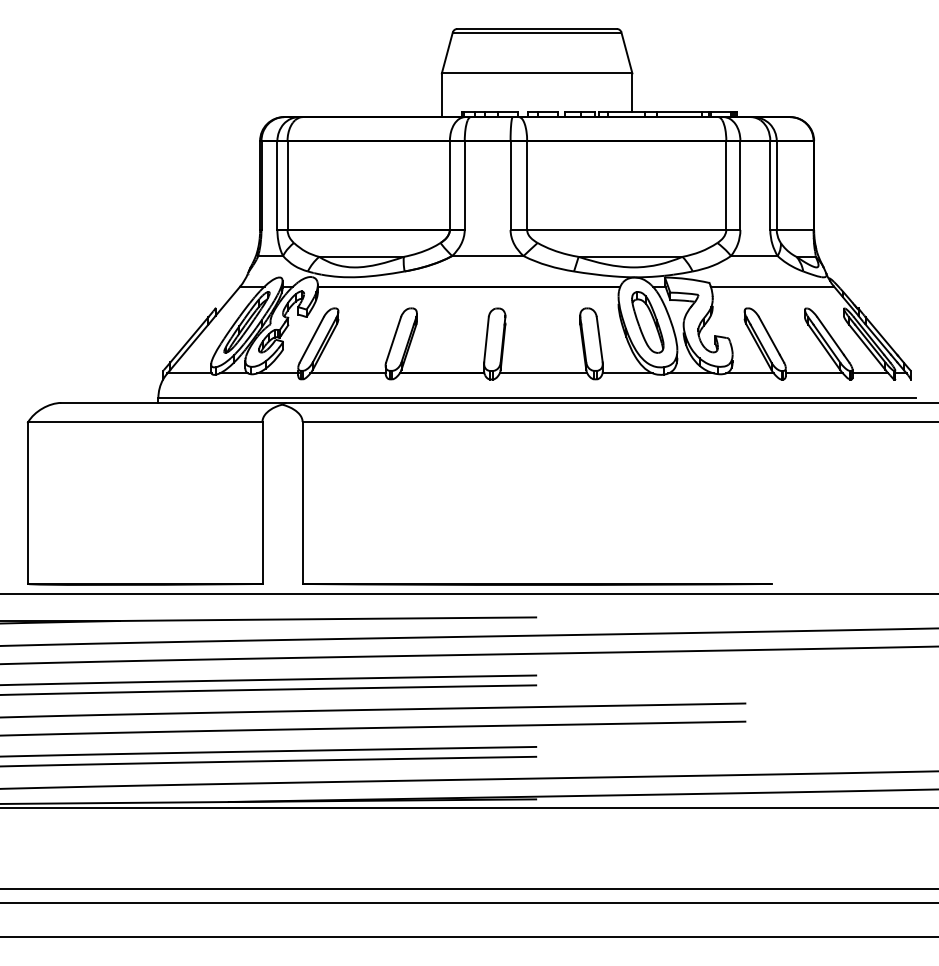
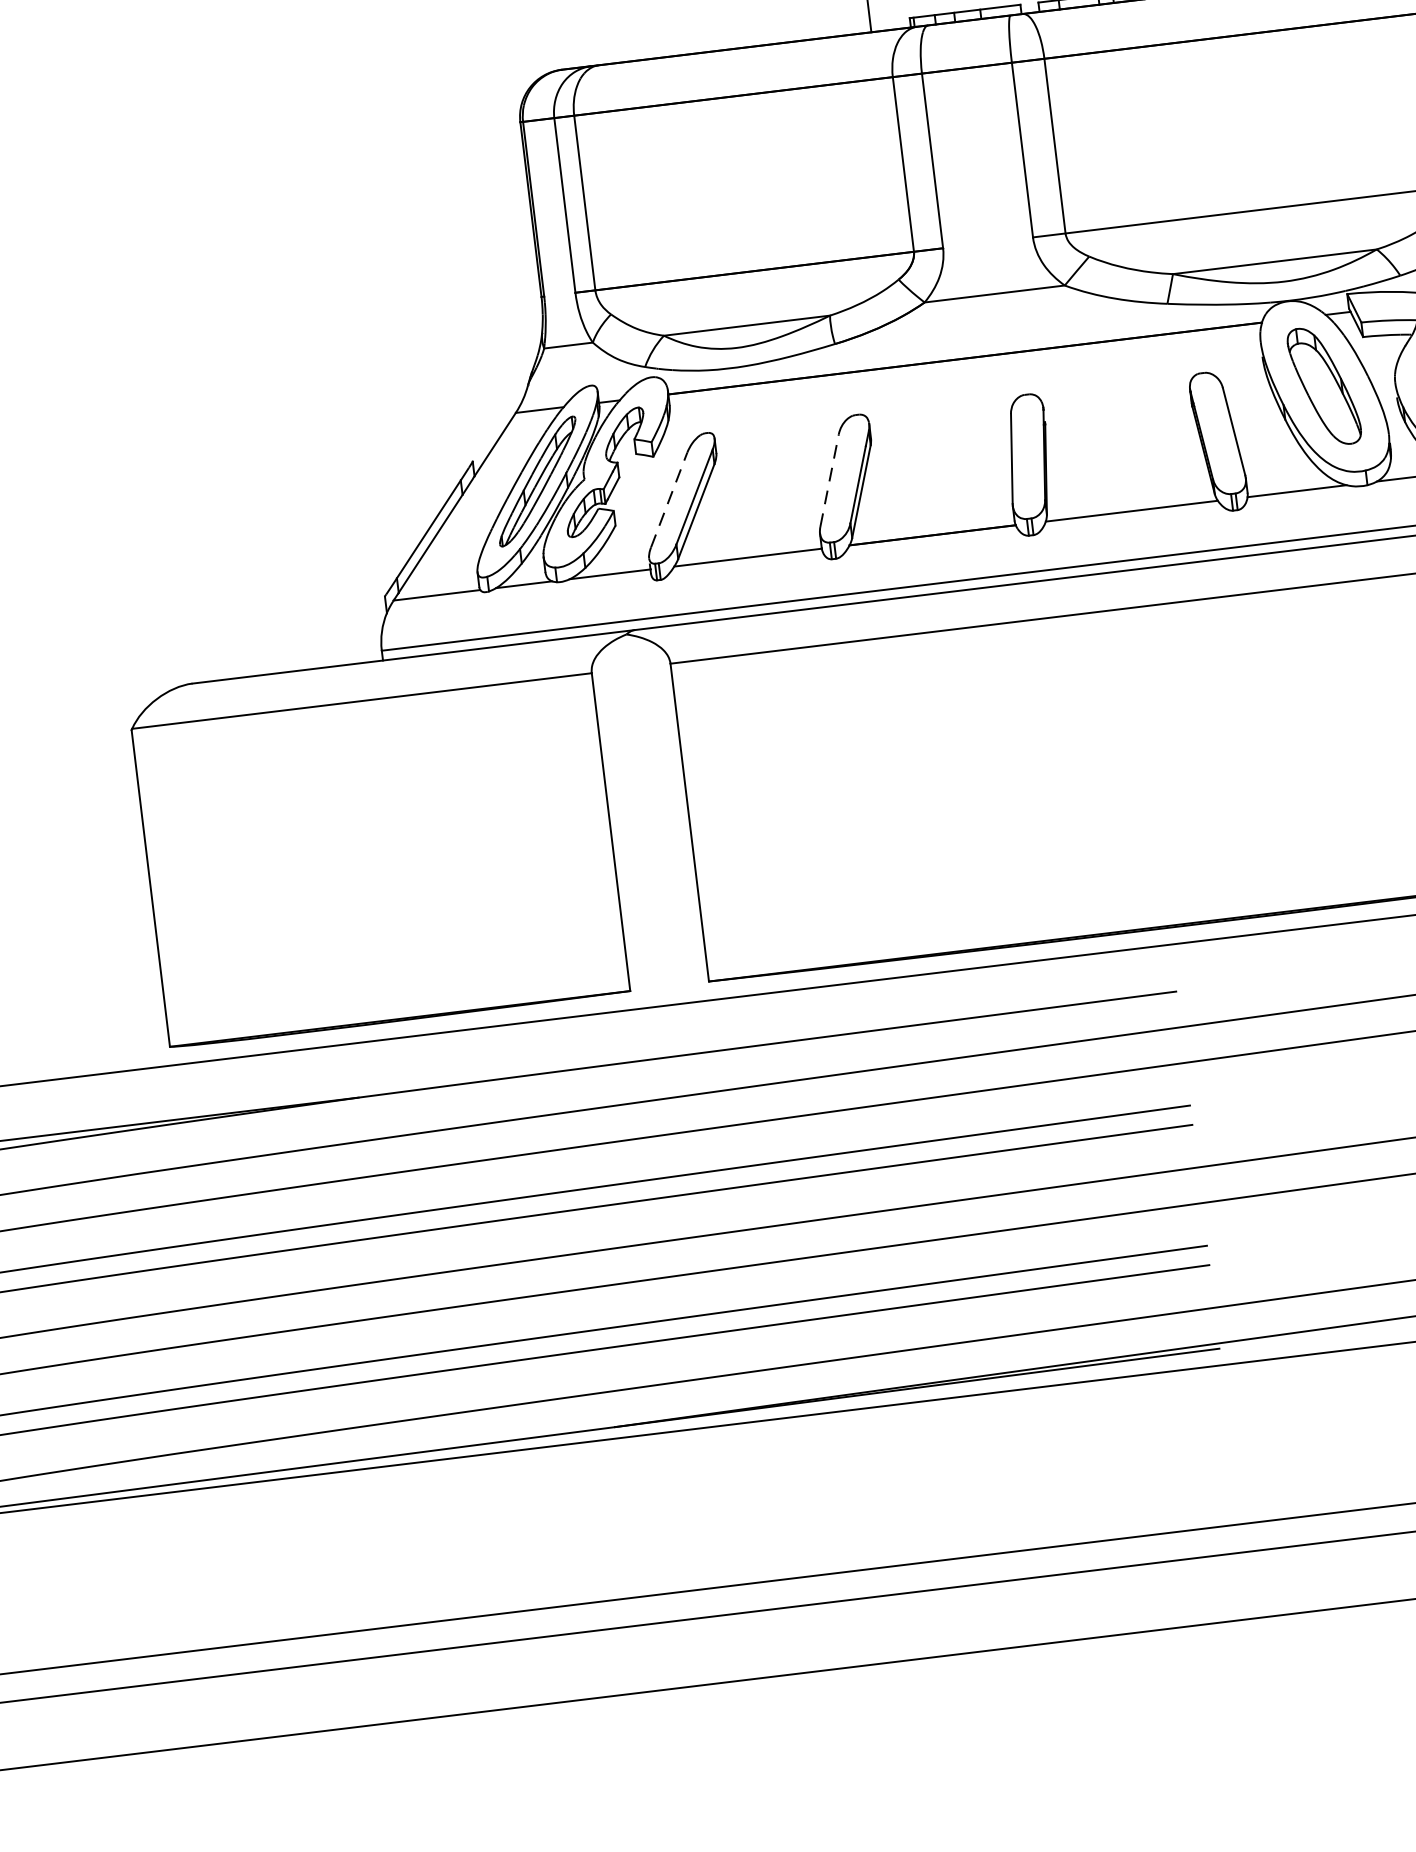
line: (311, 339) -> (668, 499), solid -> dashed
line: (393, 339) -> (829, 480), solid -> dashed

